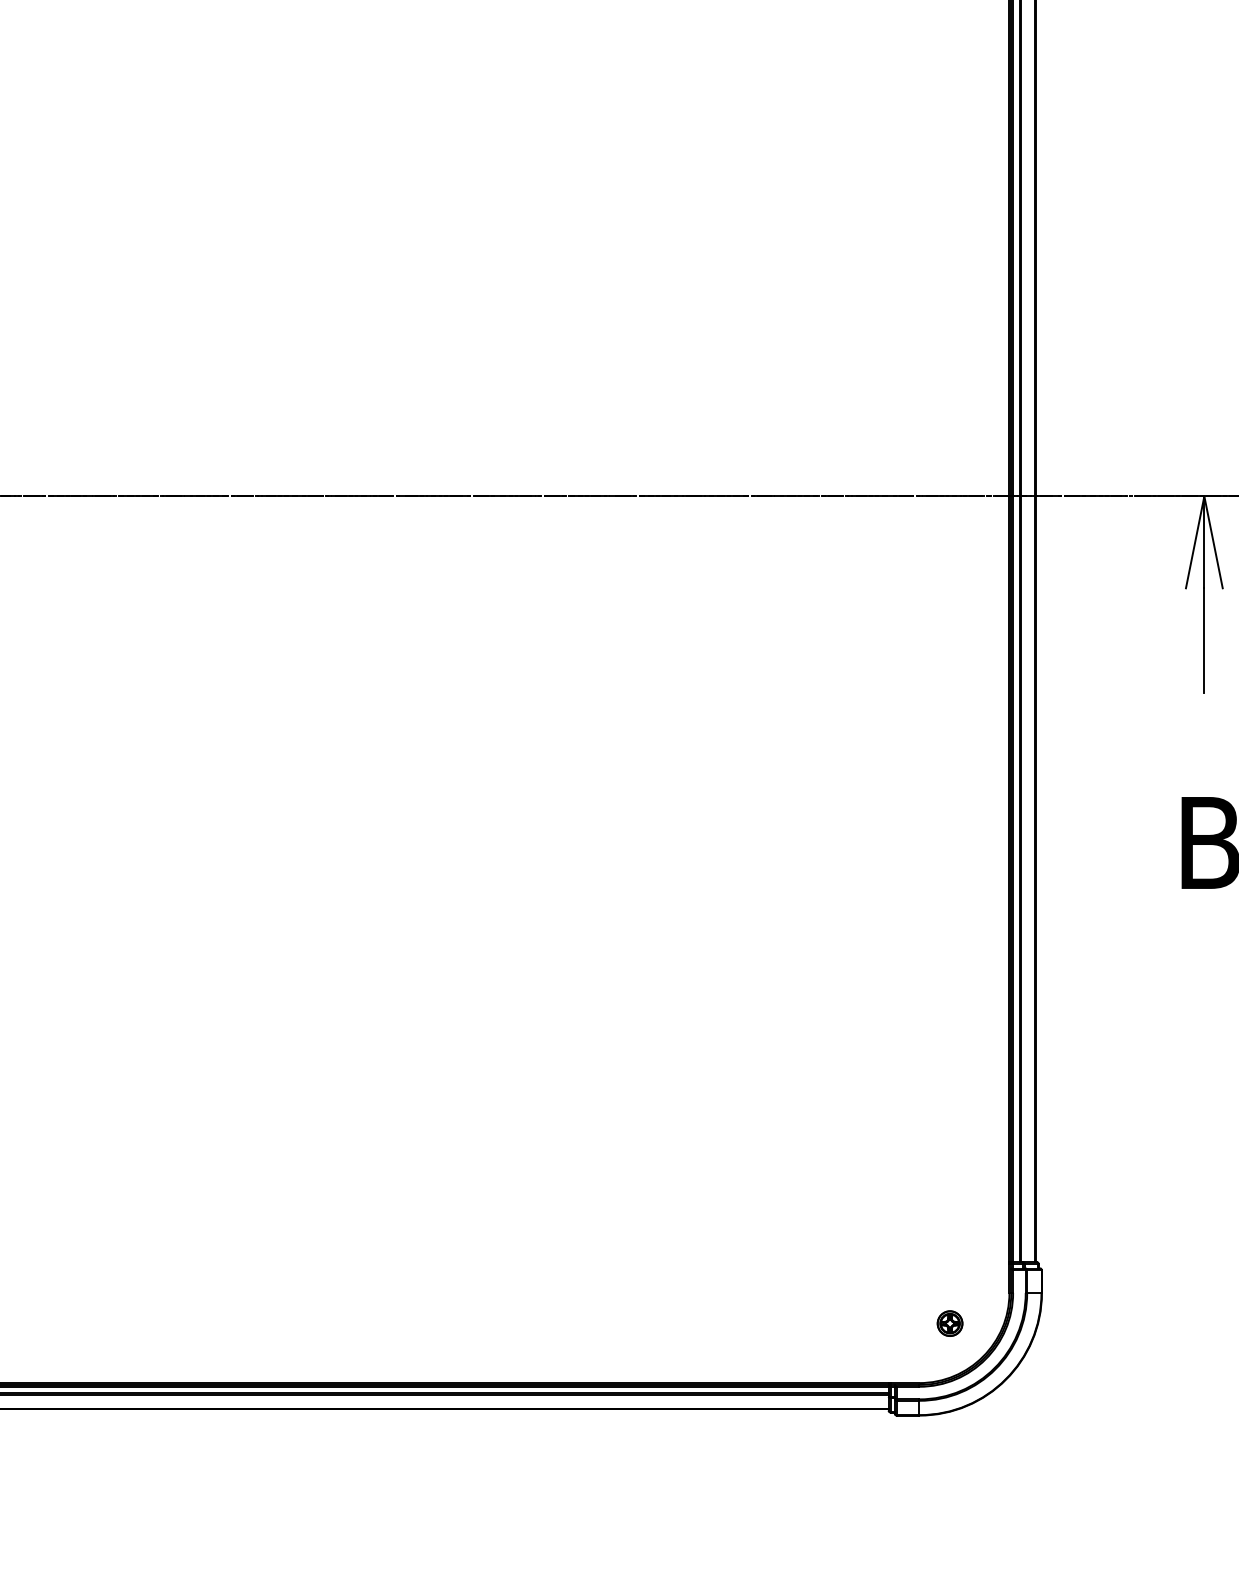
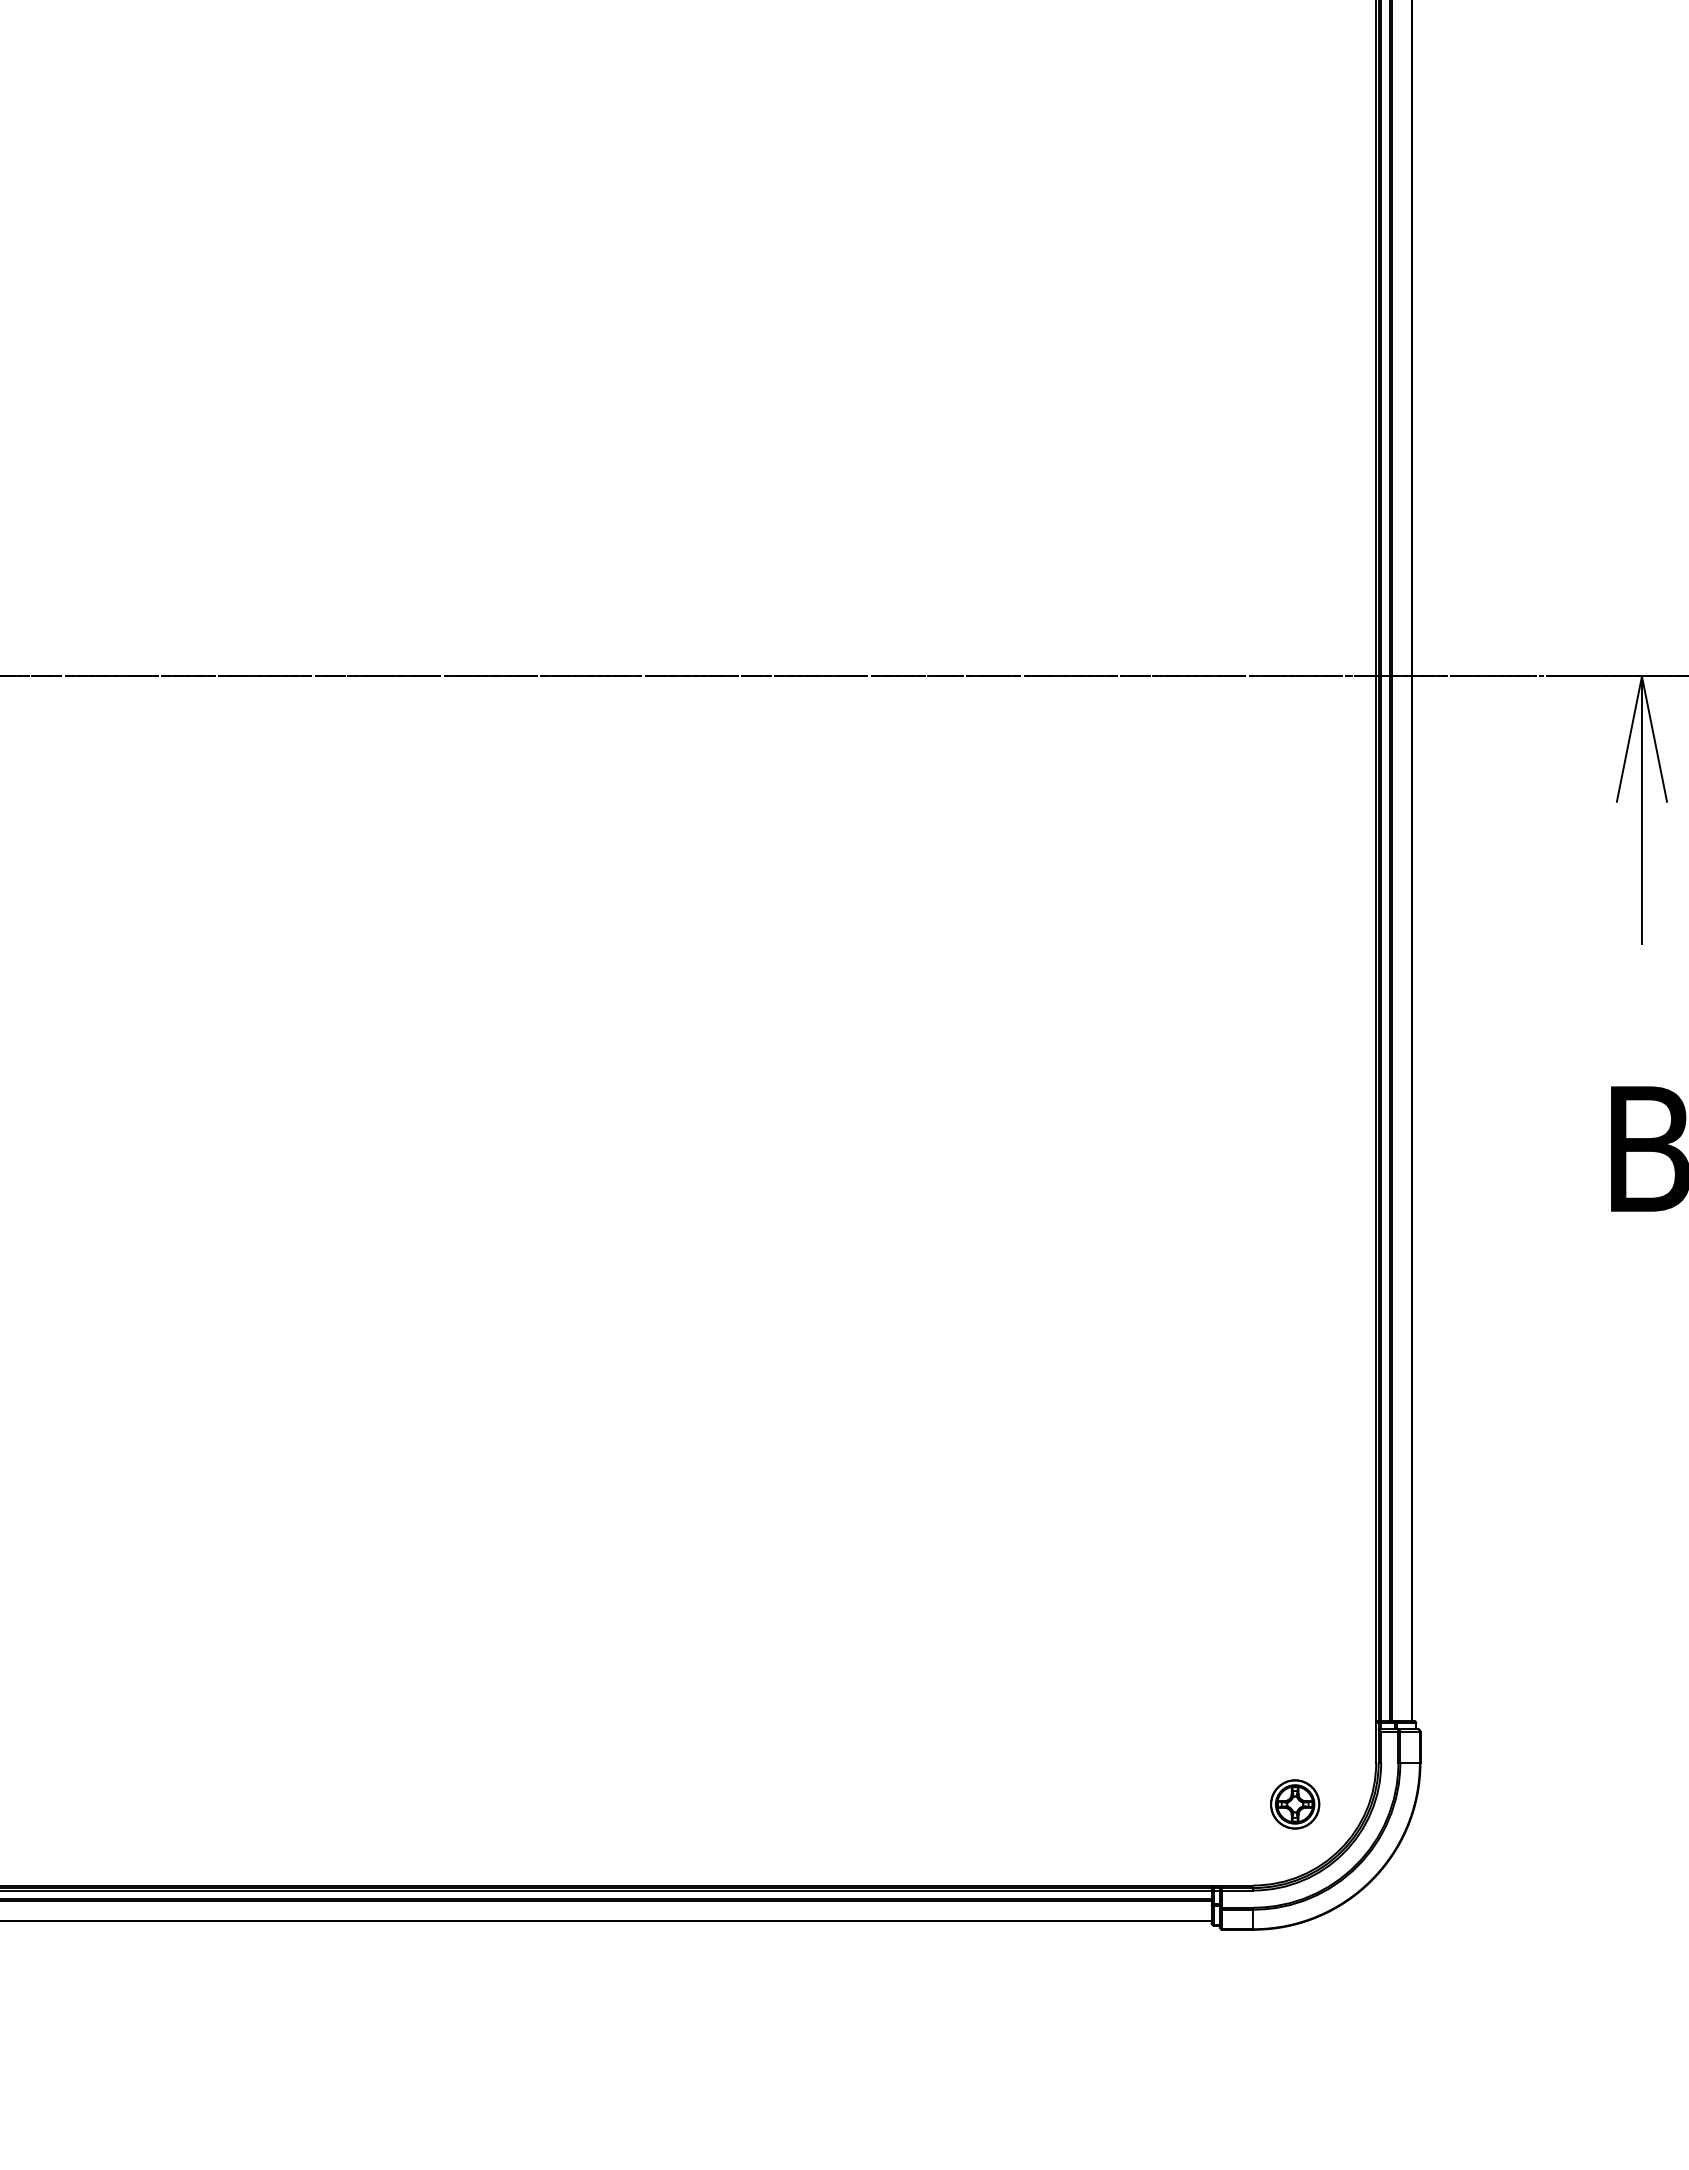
part: (950, 1323) -> (1295, 1804), size x1.43

